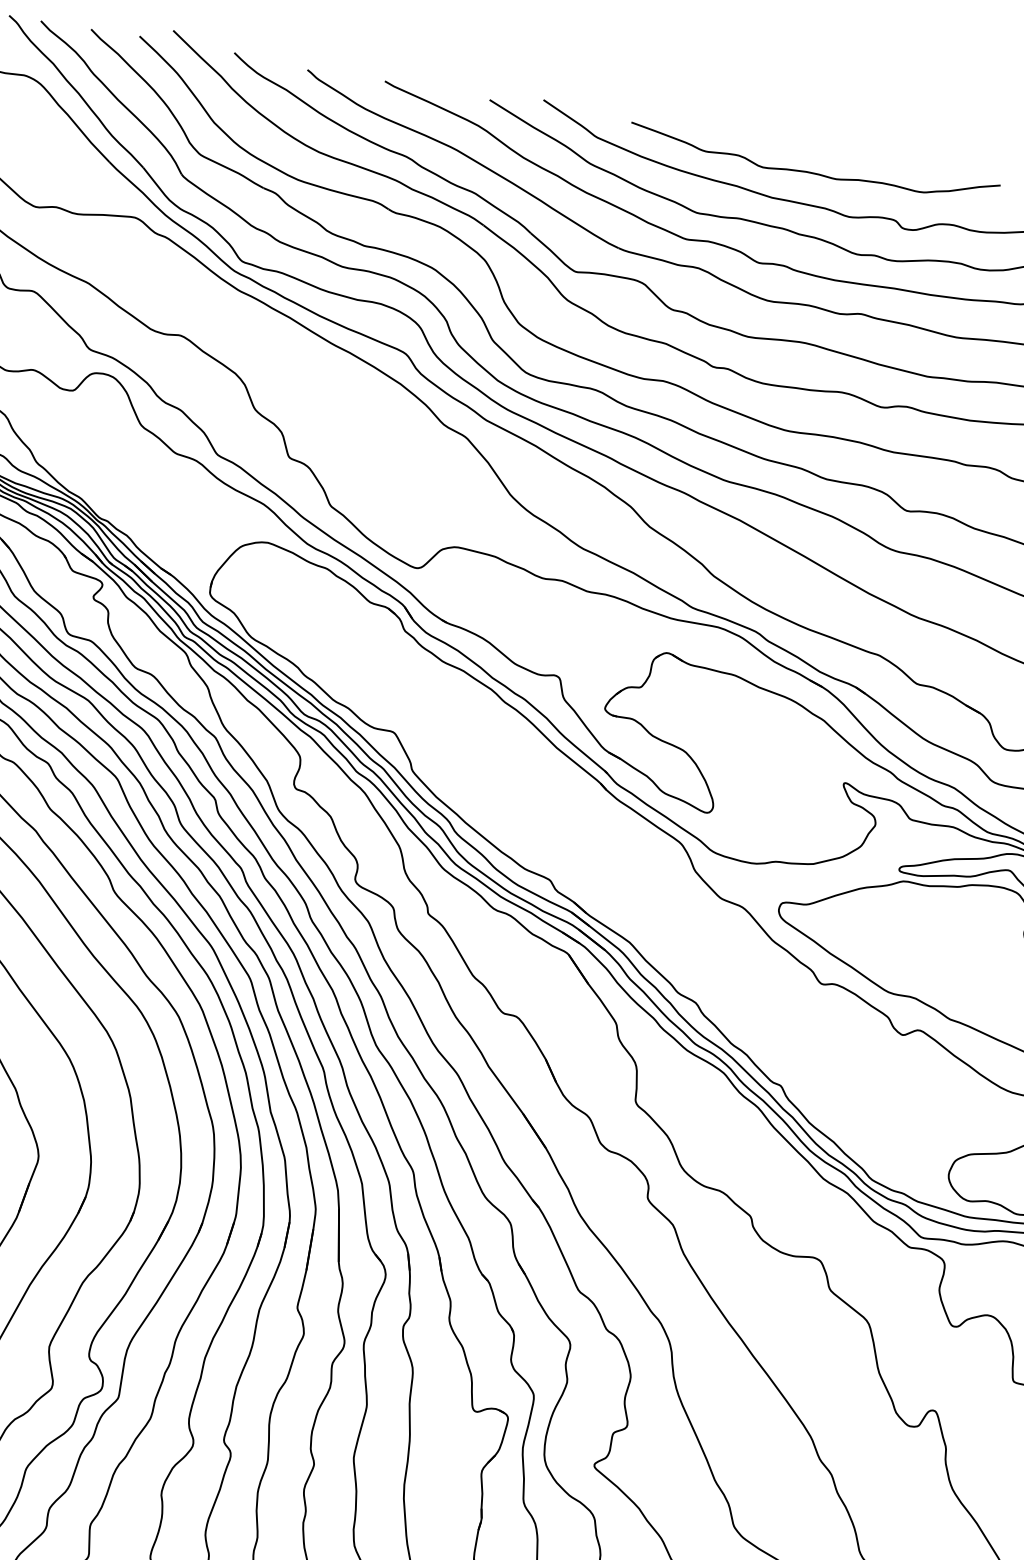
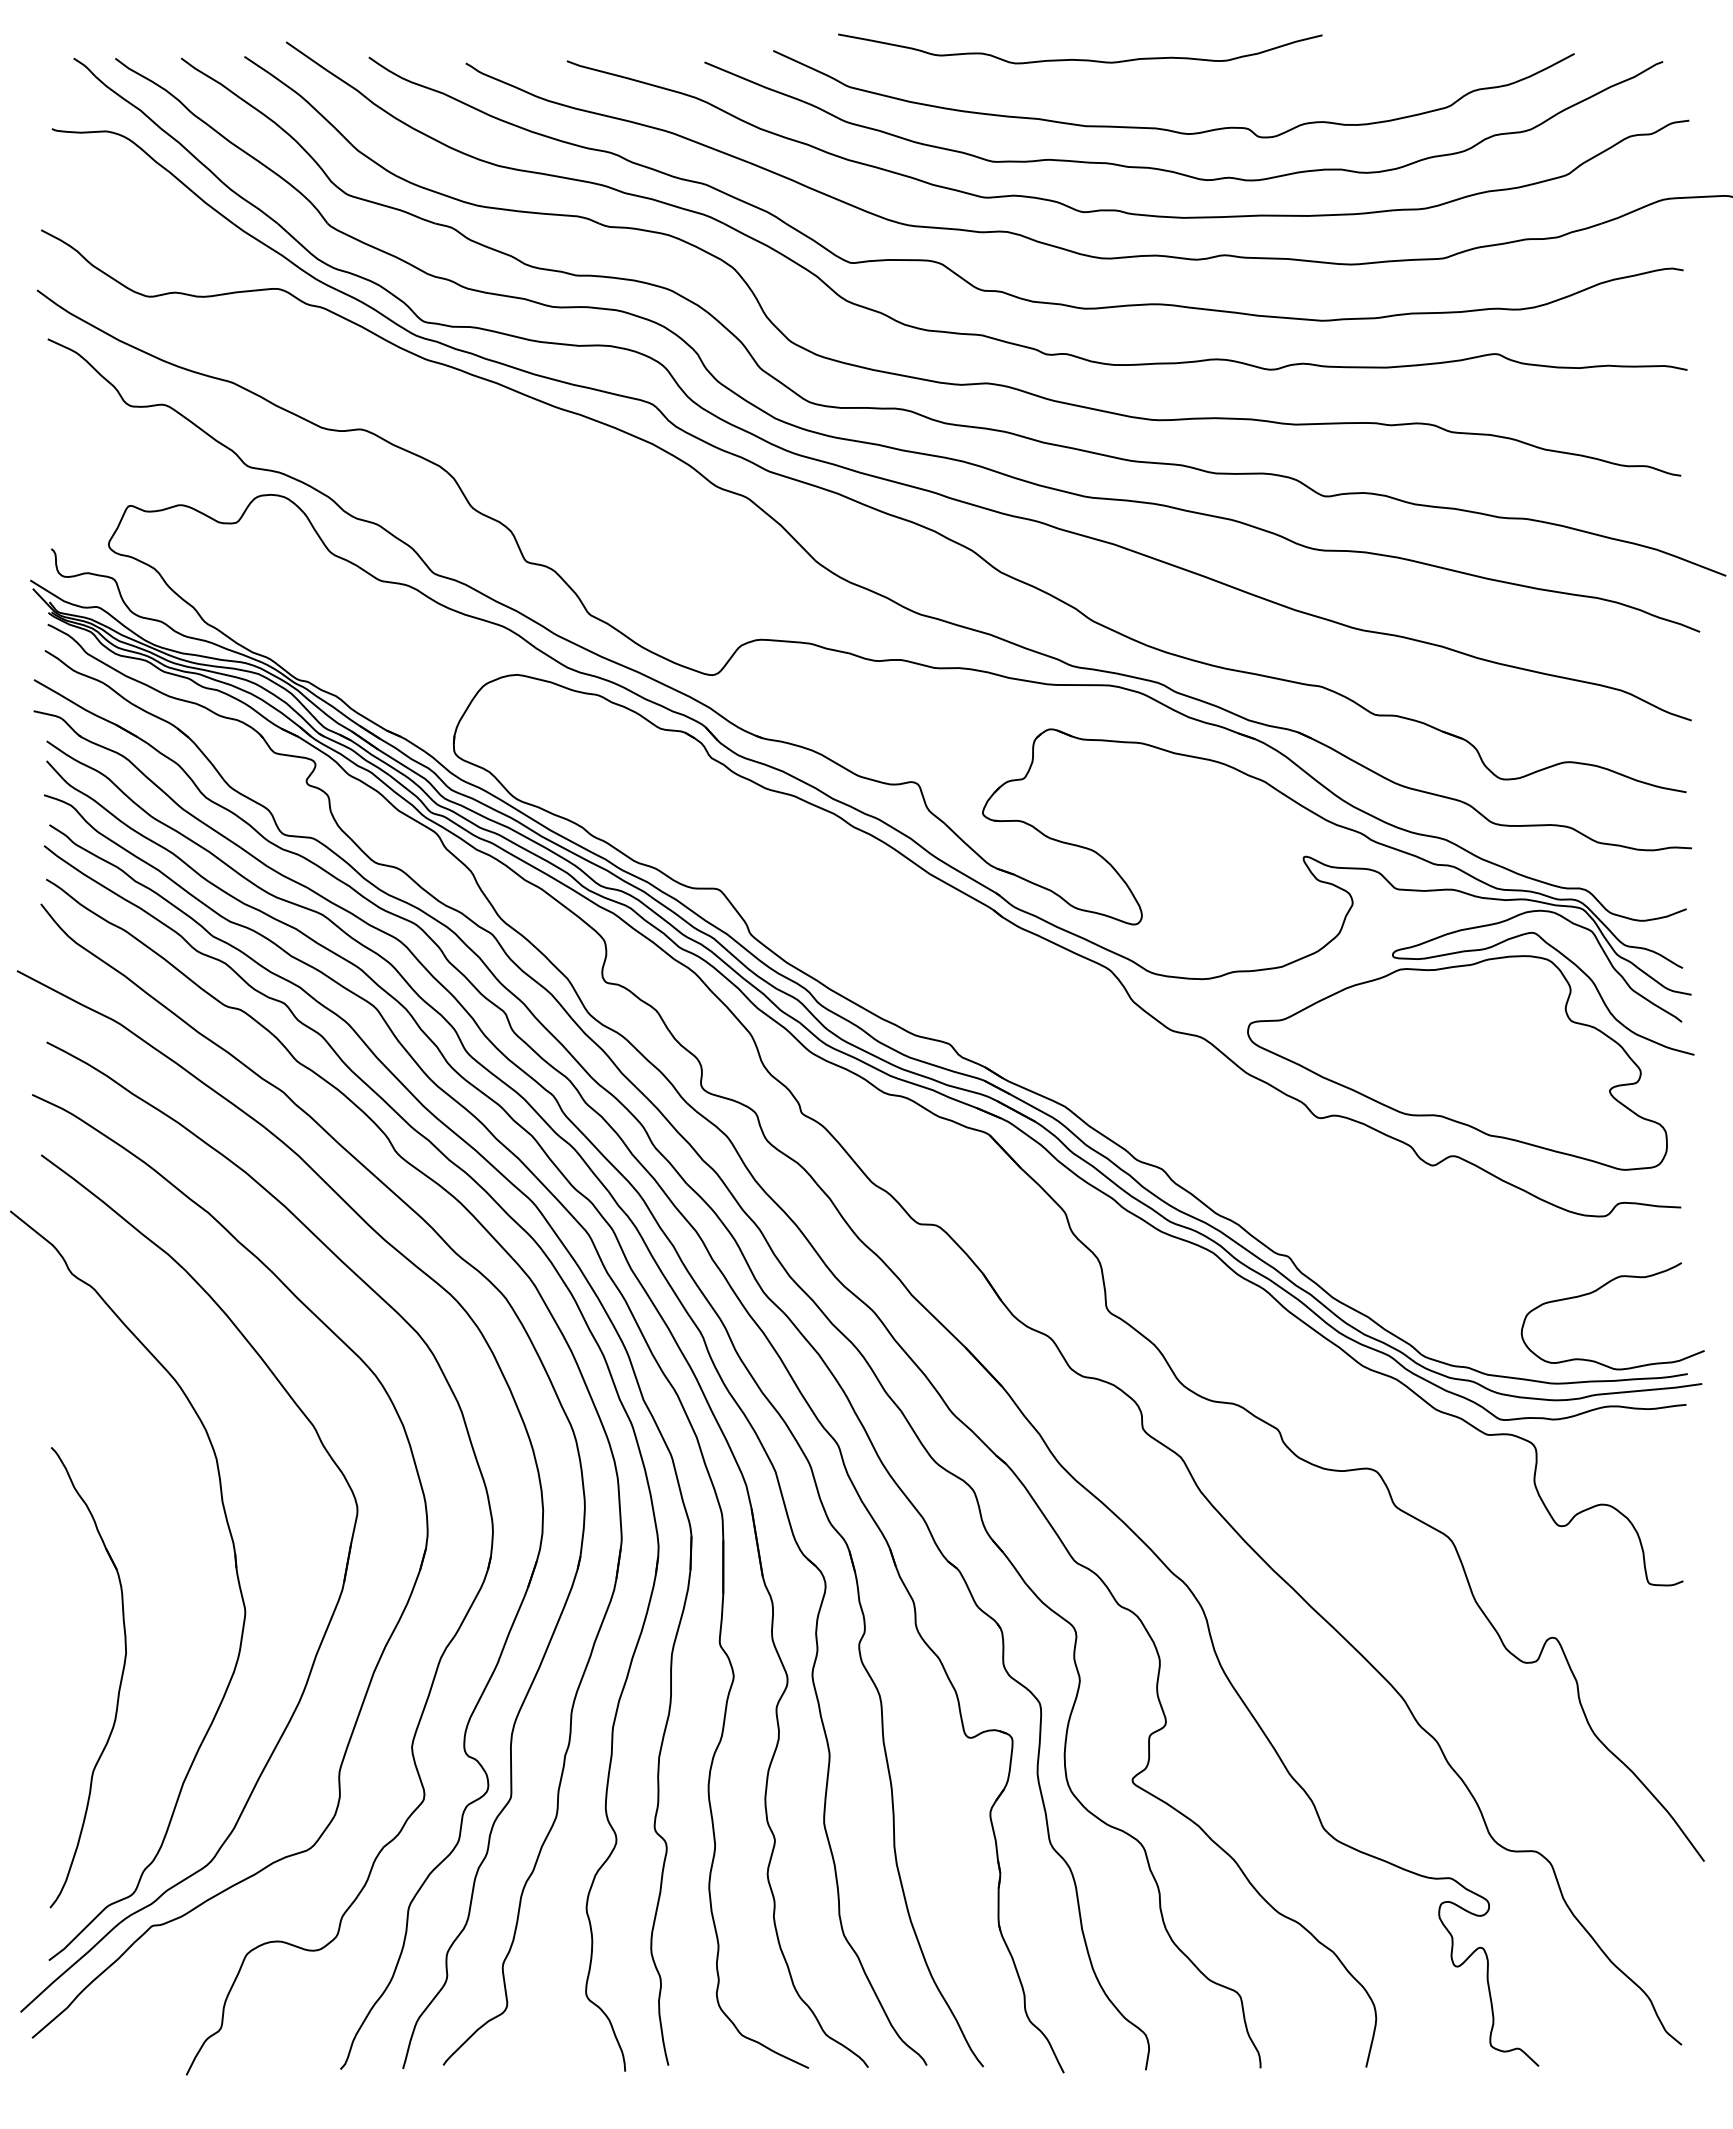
curve: (812, 172) -> (1080, 59), moved

